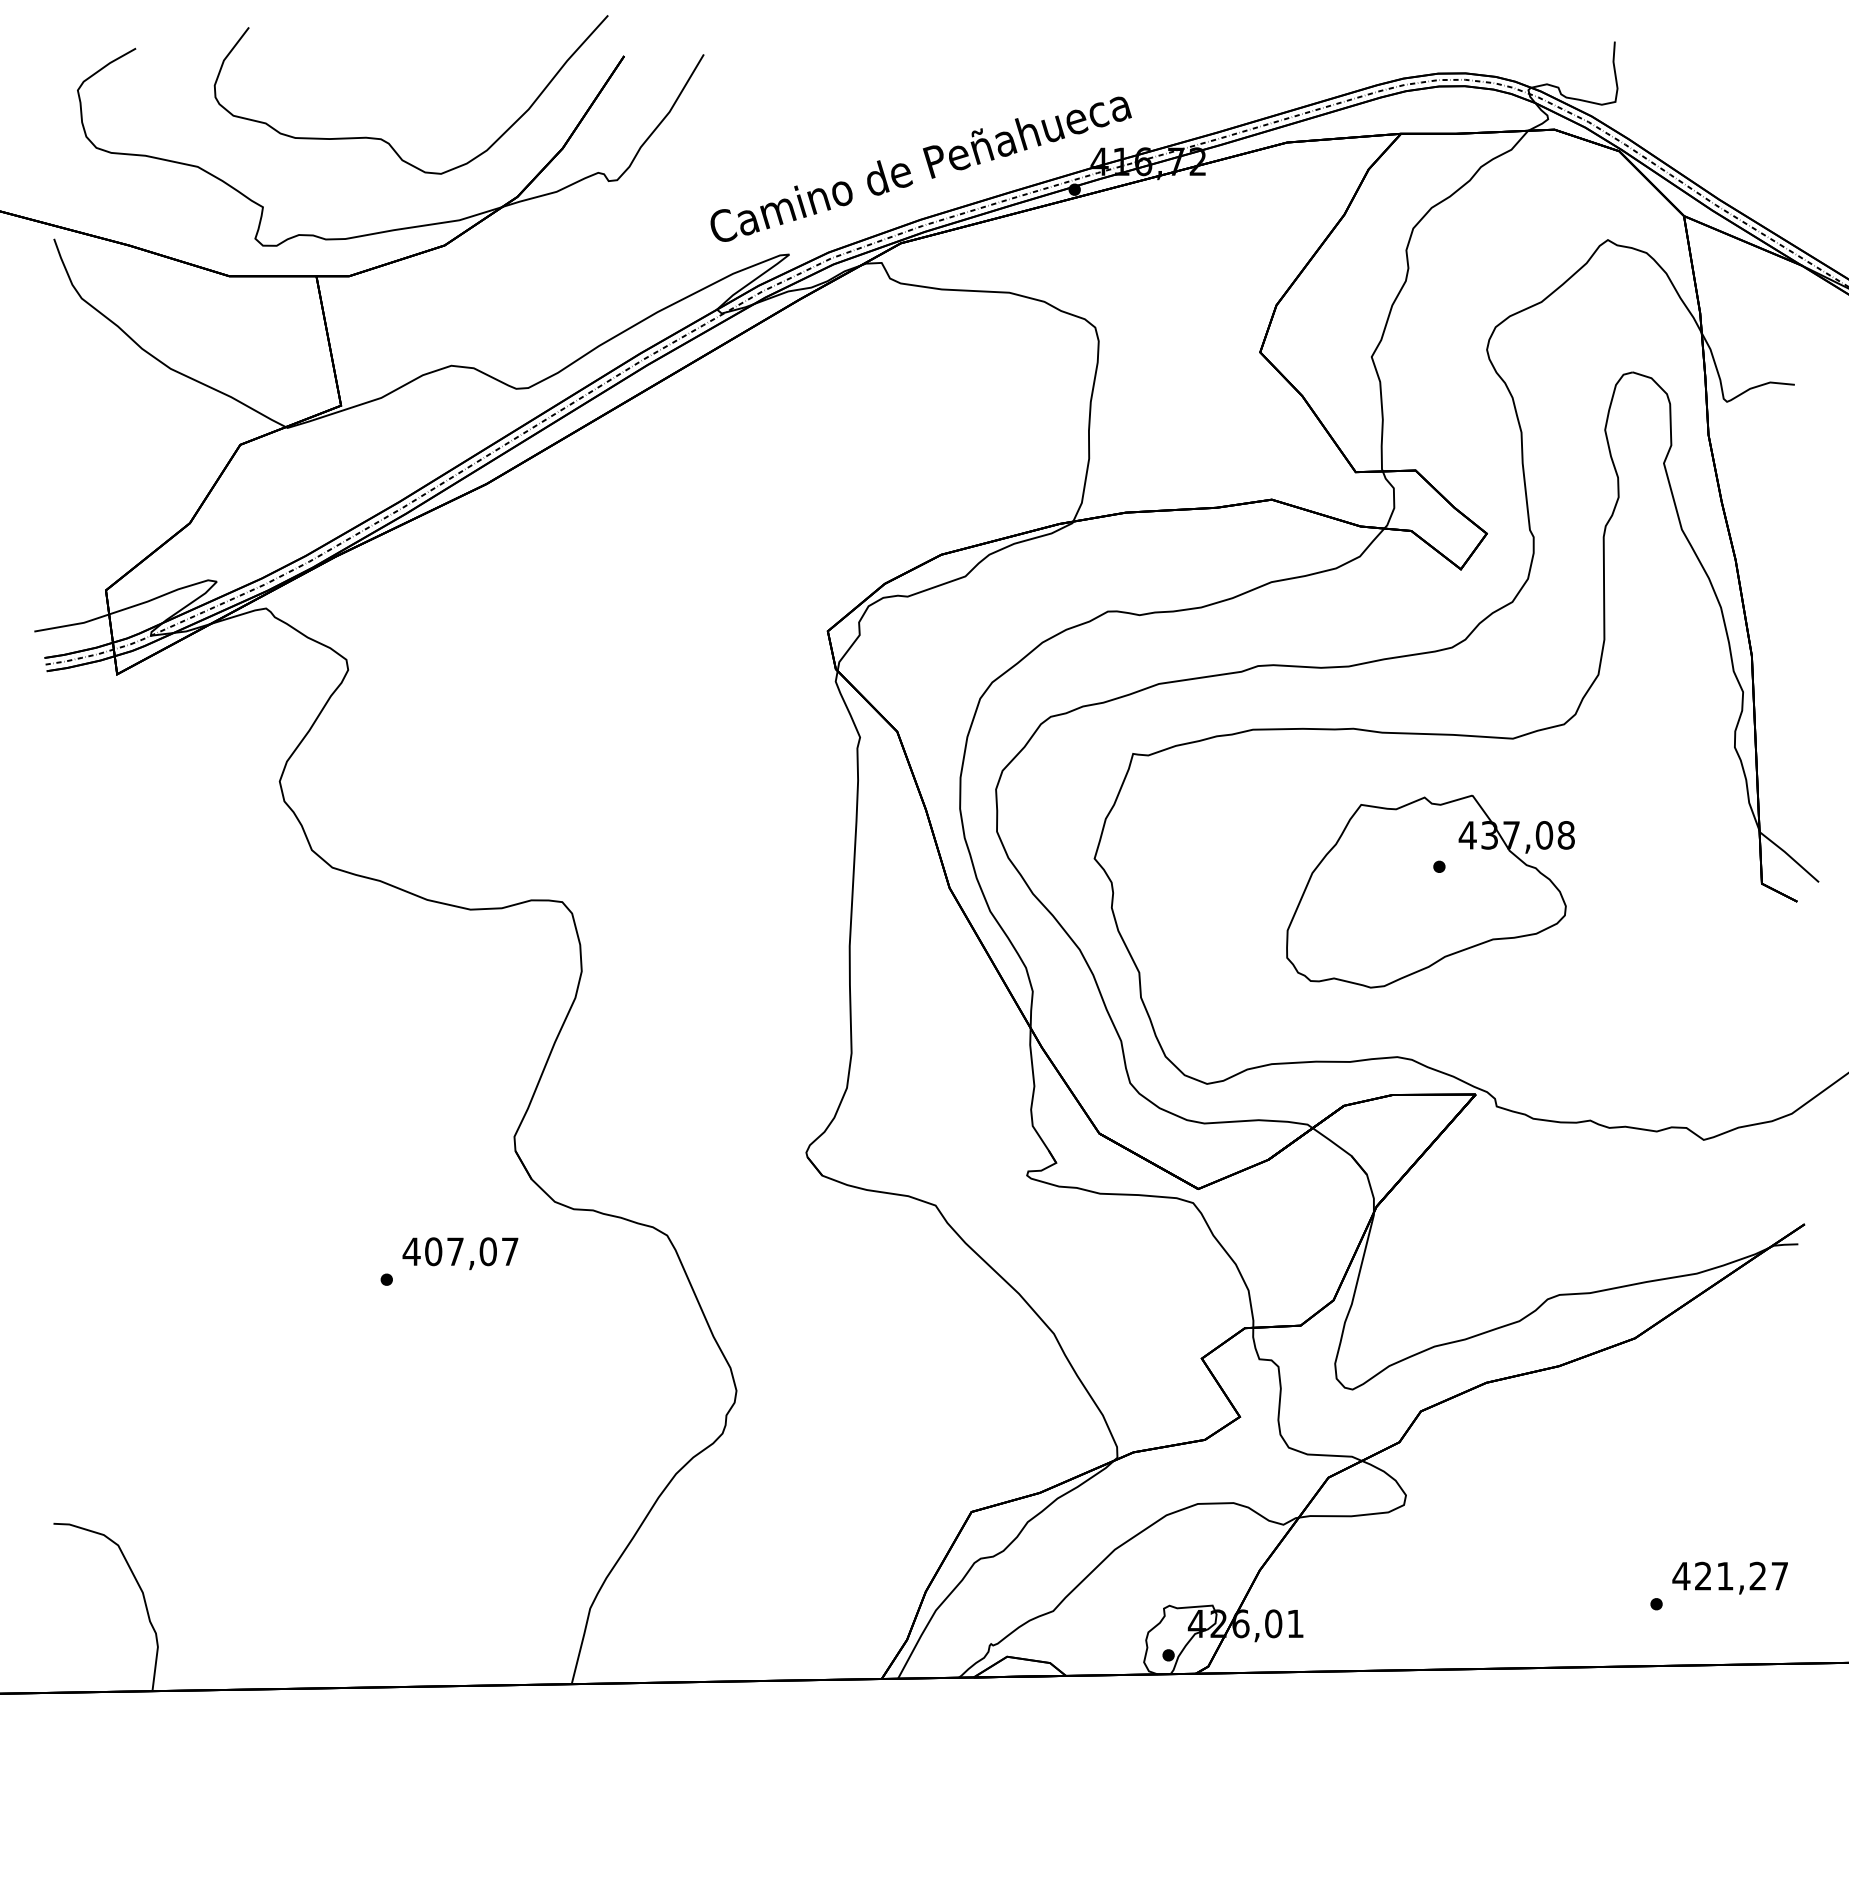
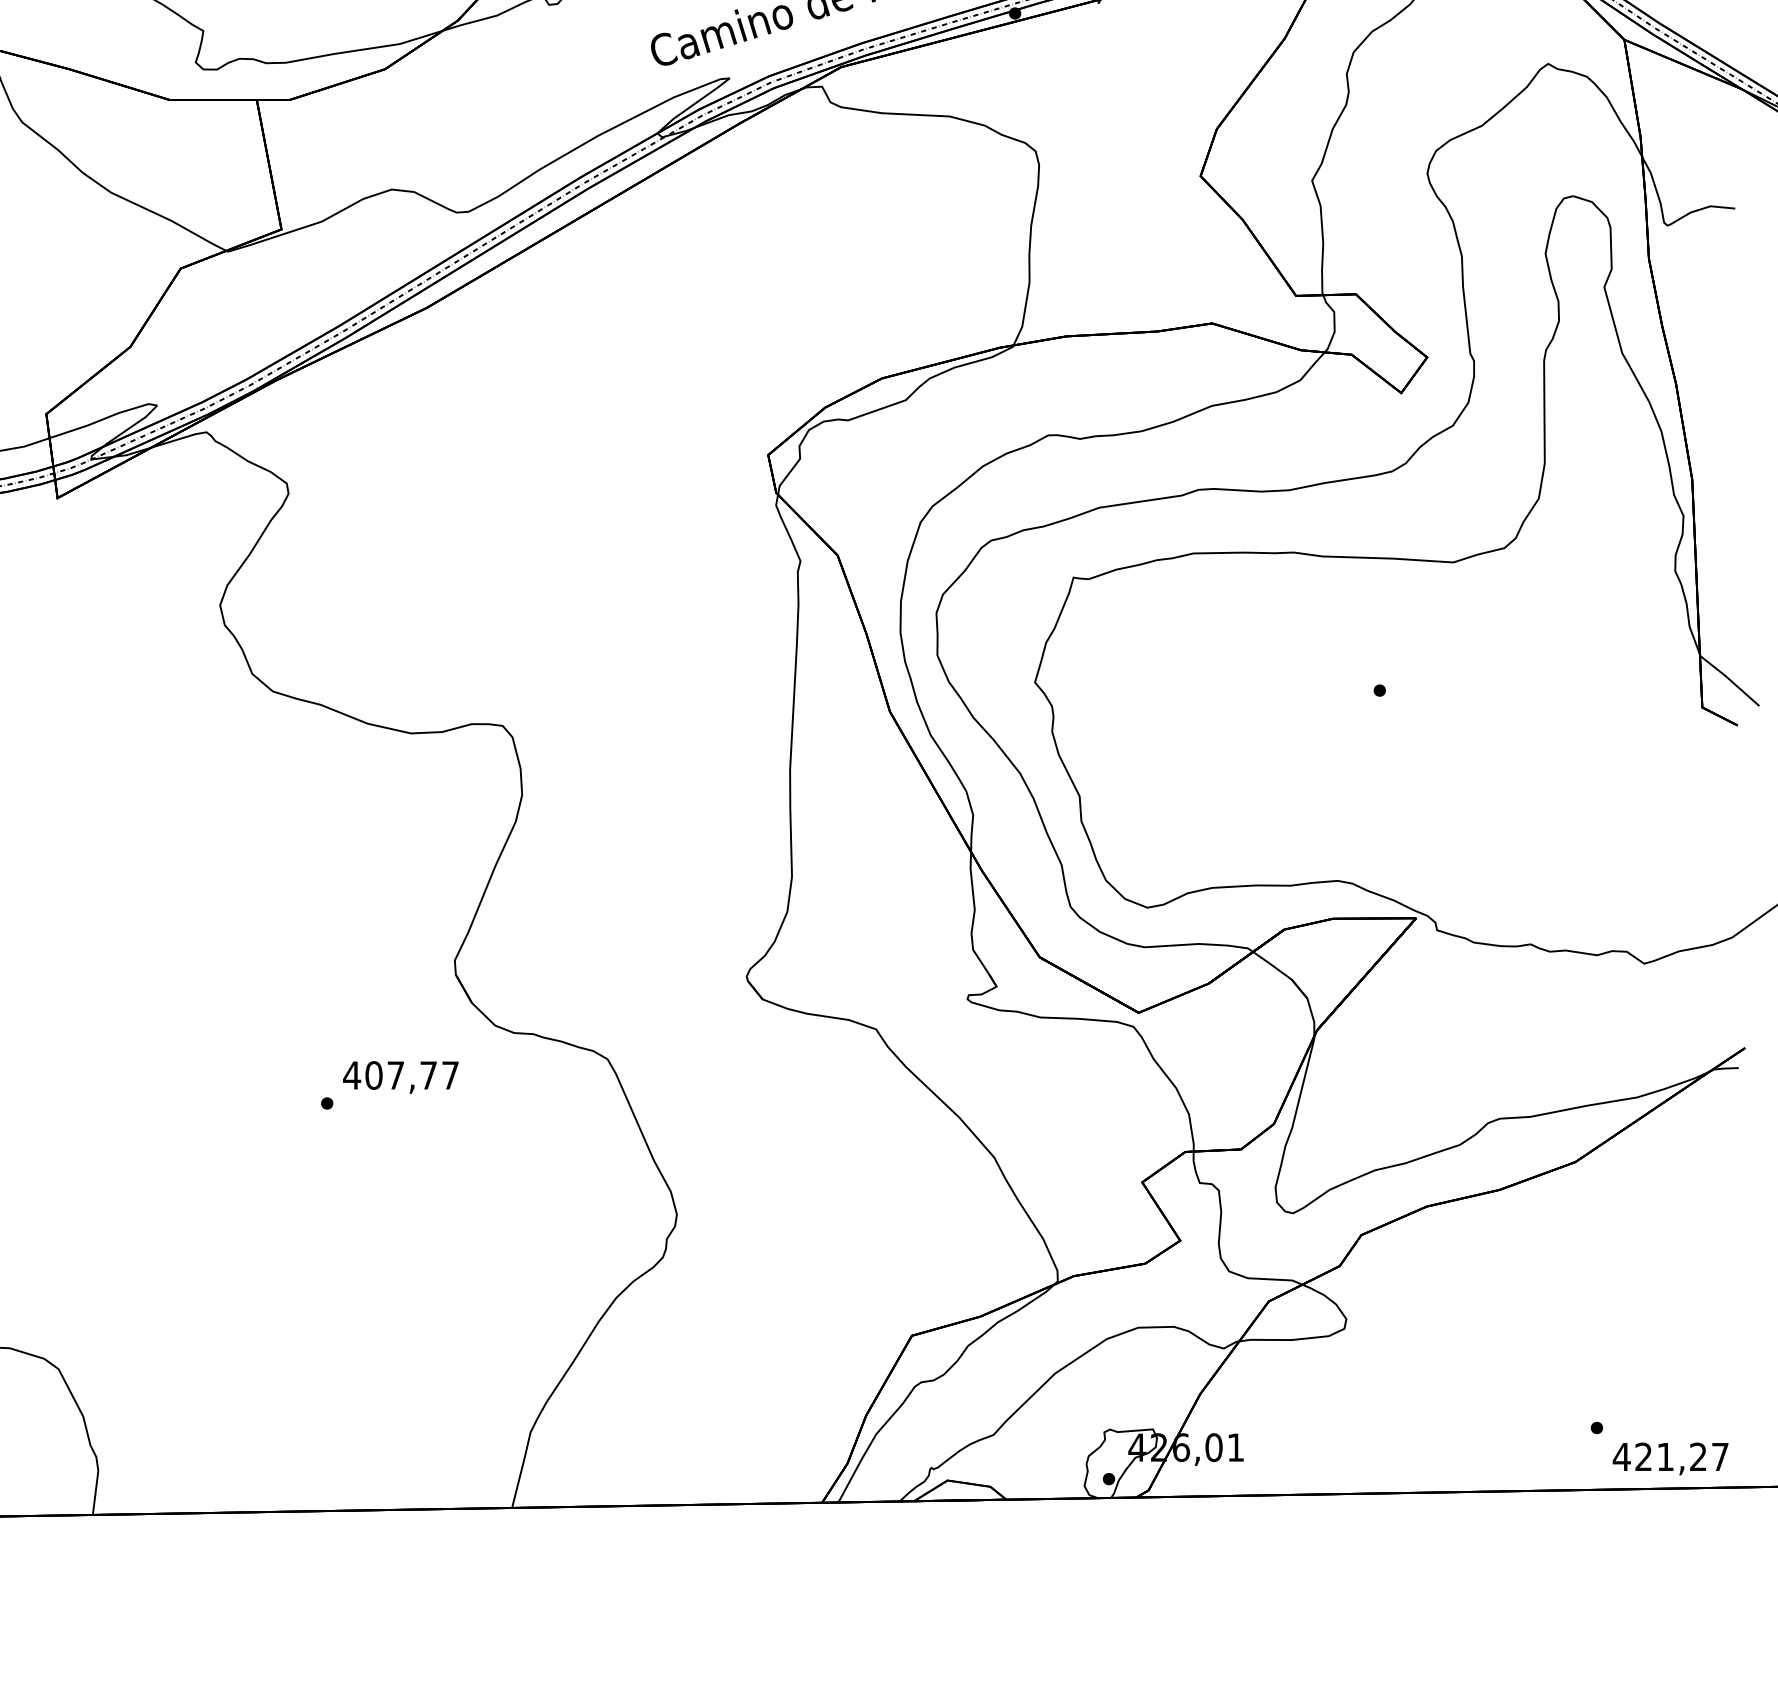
part: (1430, 891) -> (1370, 715), removed
text: (487, 1251) -> (427, 1075), 407,07 -> 407,77
text: (1729, 1577) -> (1669, 1458), moved

